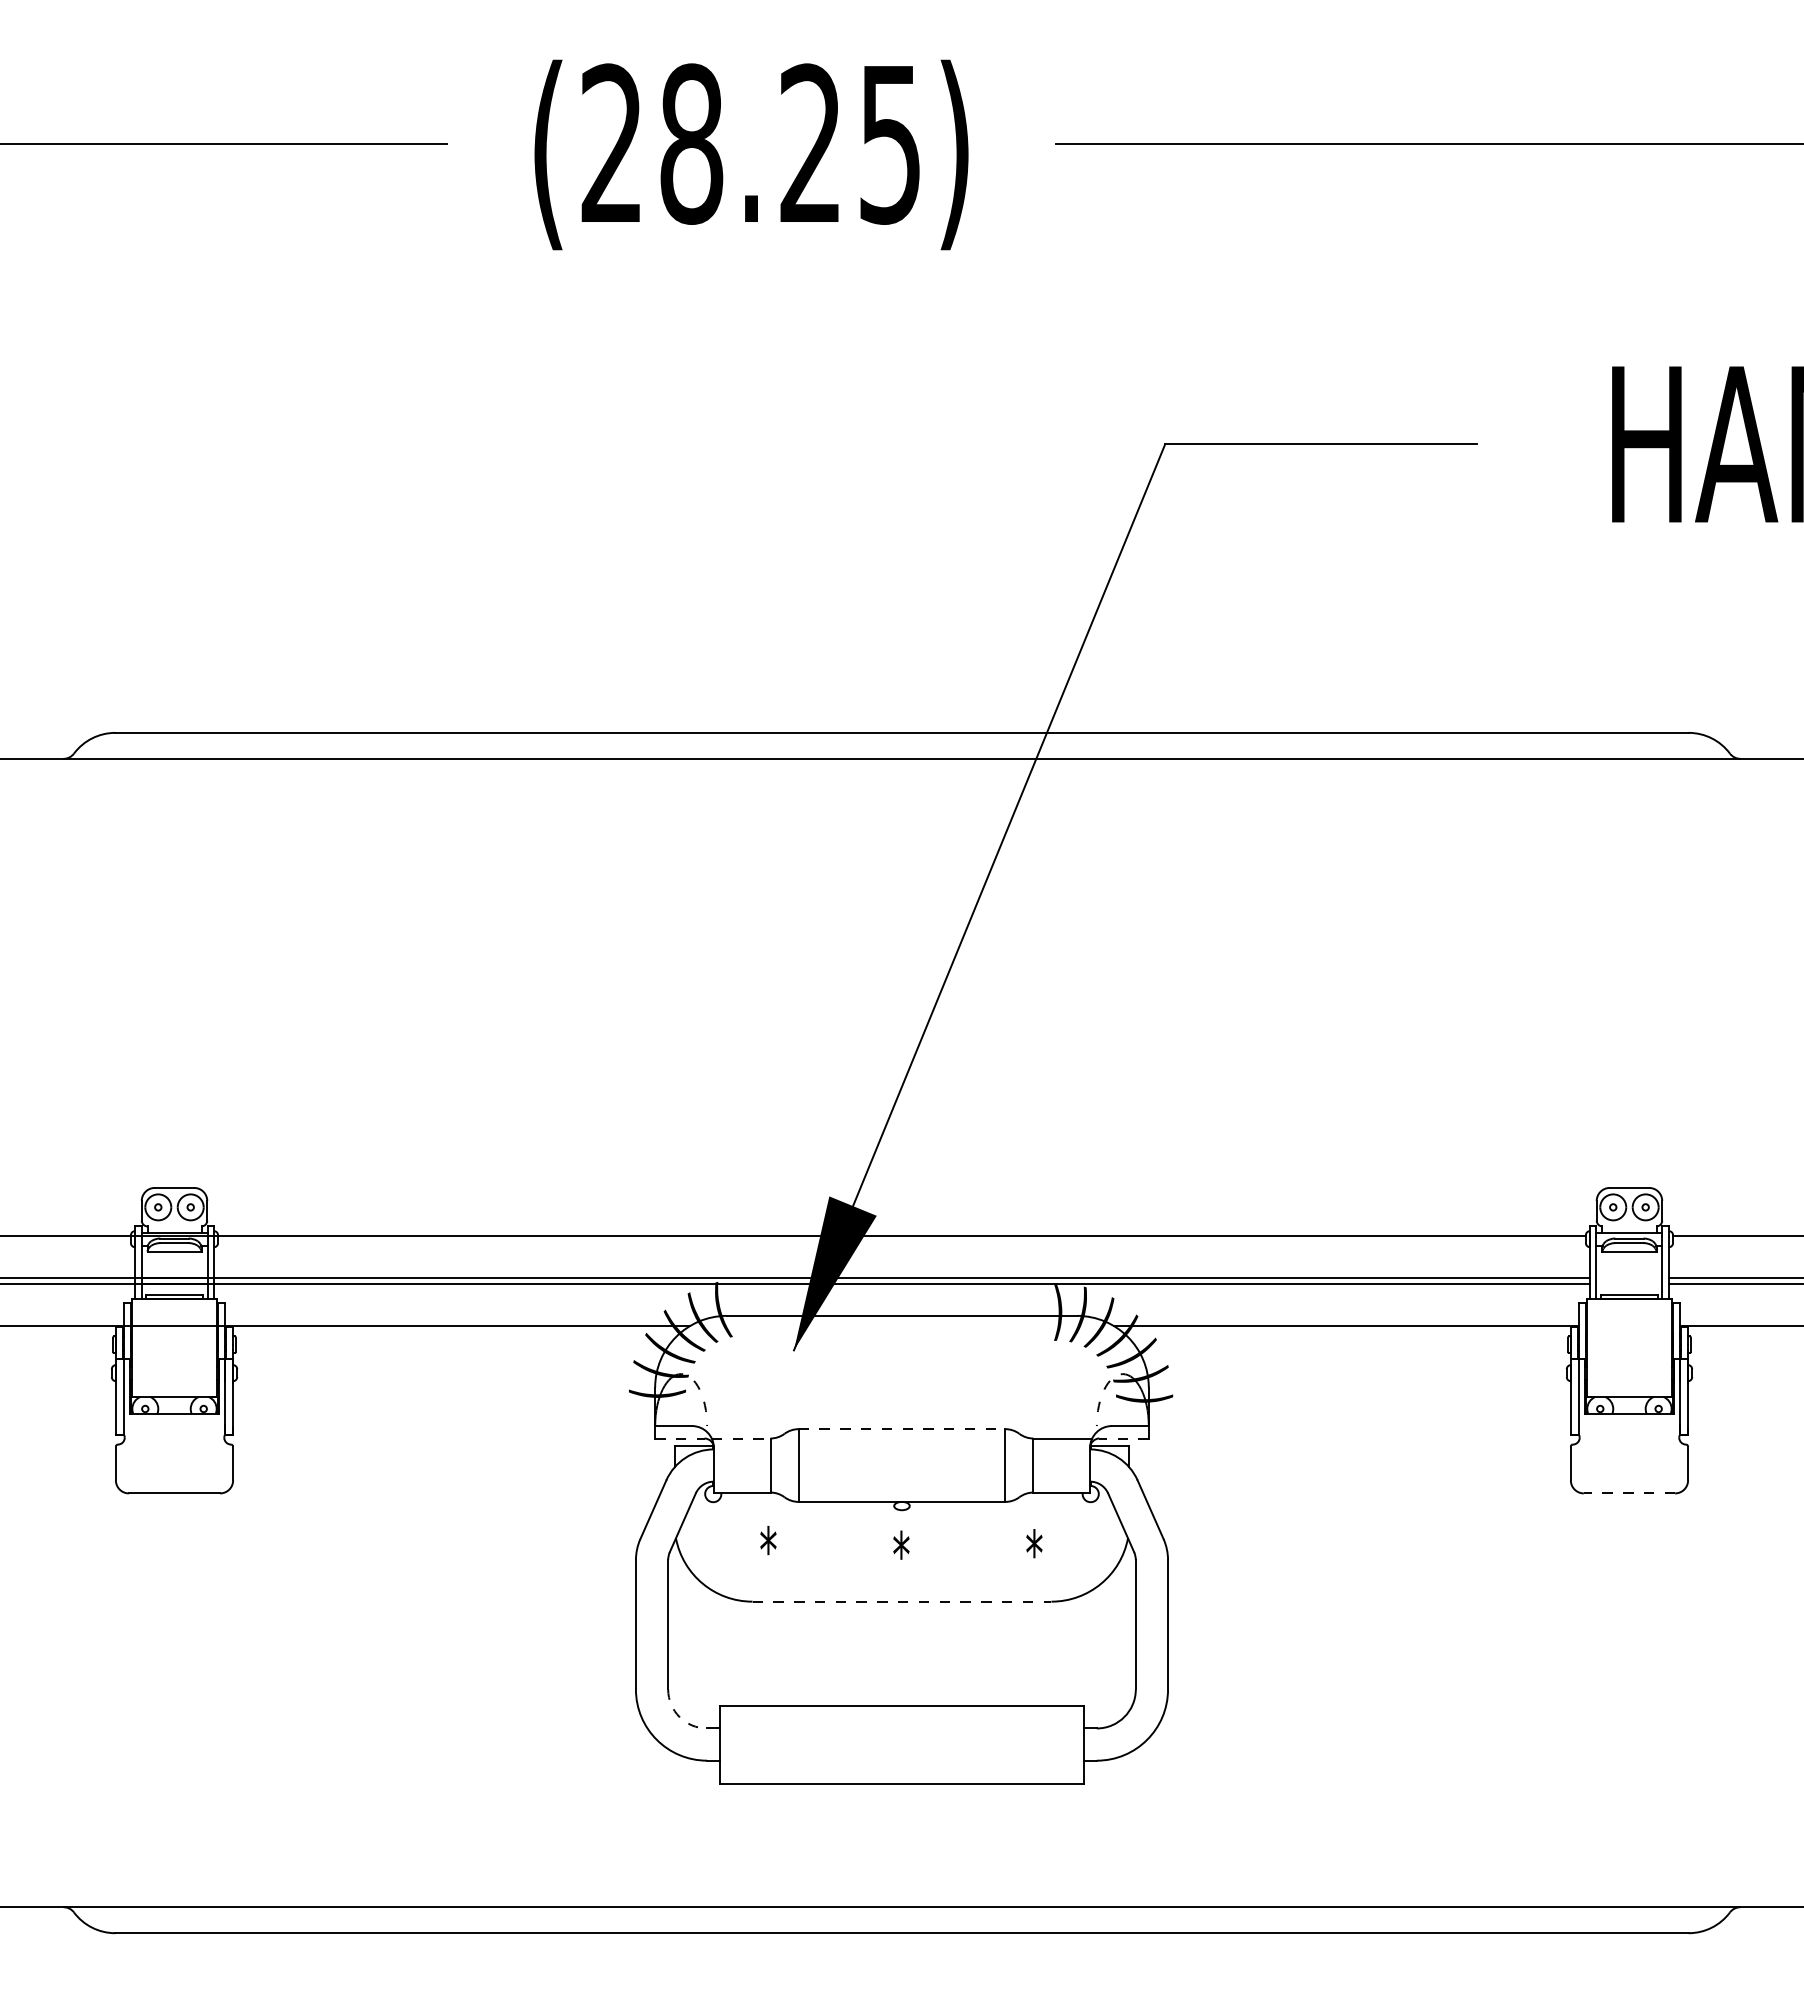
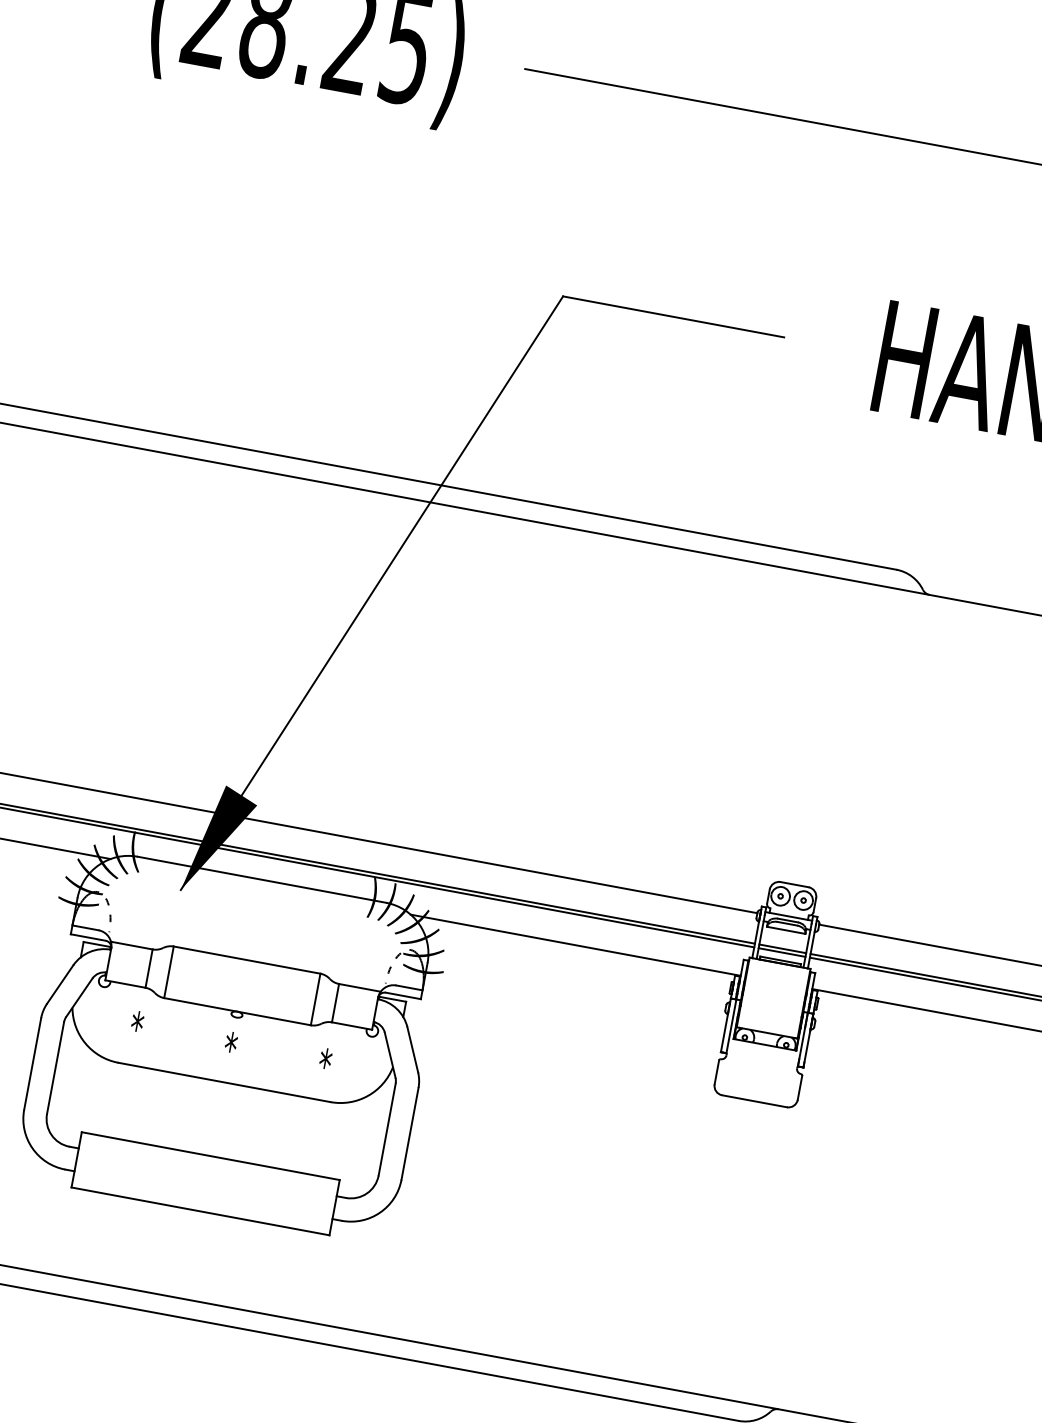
line: (1629, 1278) -> (782, 948), added
line: (1629, 1283) -> (782, 952), added
line: (902, 1429) -> (247, 960), dashed -> solid
line: (679, 1438) -> (88, 937), dashed -> solid
line: (741, 1438) -> (132, 945), dashed -> solid
line: (1124, 1438) -> (403, 995), dashed -> solid
line: (1629, 1493) -> (754, 1101), dashed -> solid
line: (902, 1601) -> (224, 1082), dashed -> solid
arc: (679, 1717) -> (51, 1135), dashed -> solid

